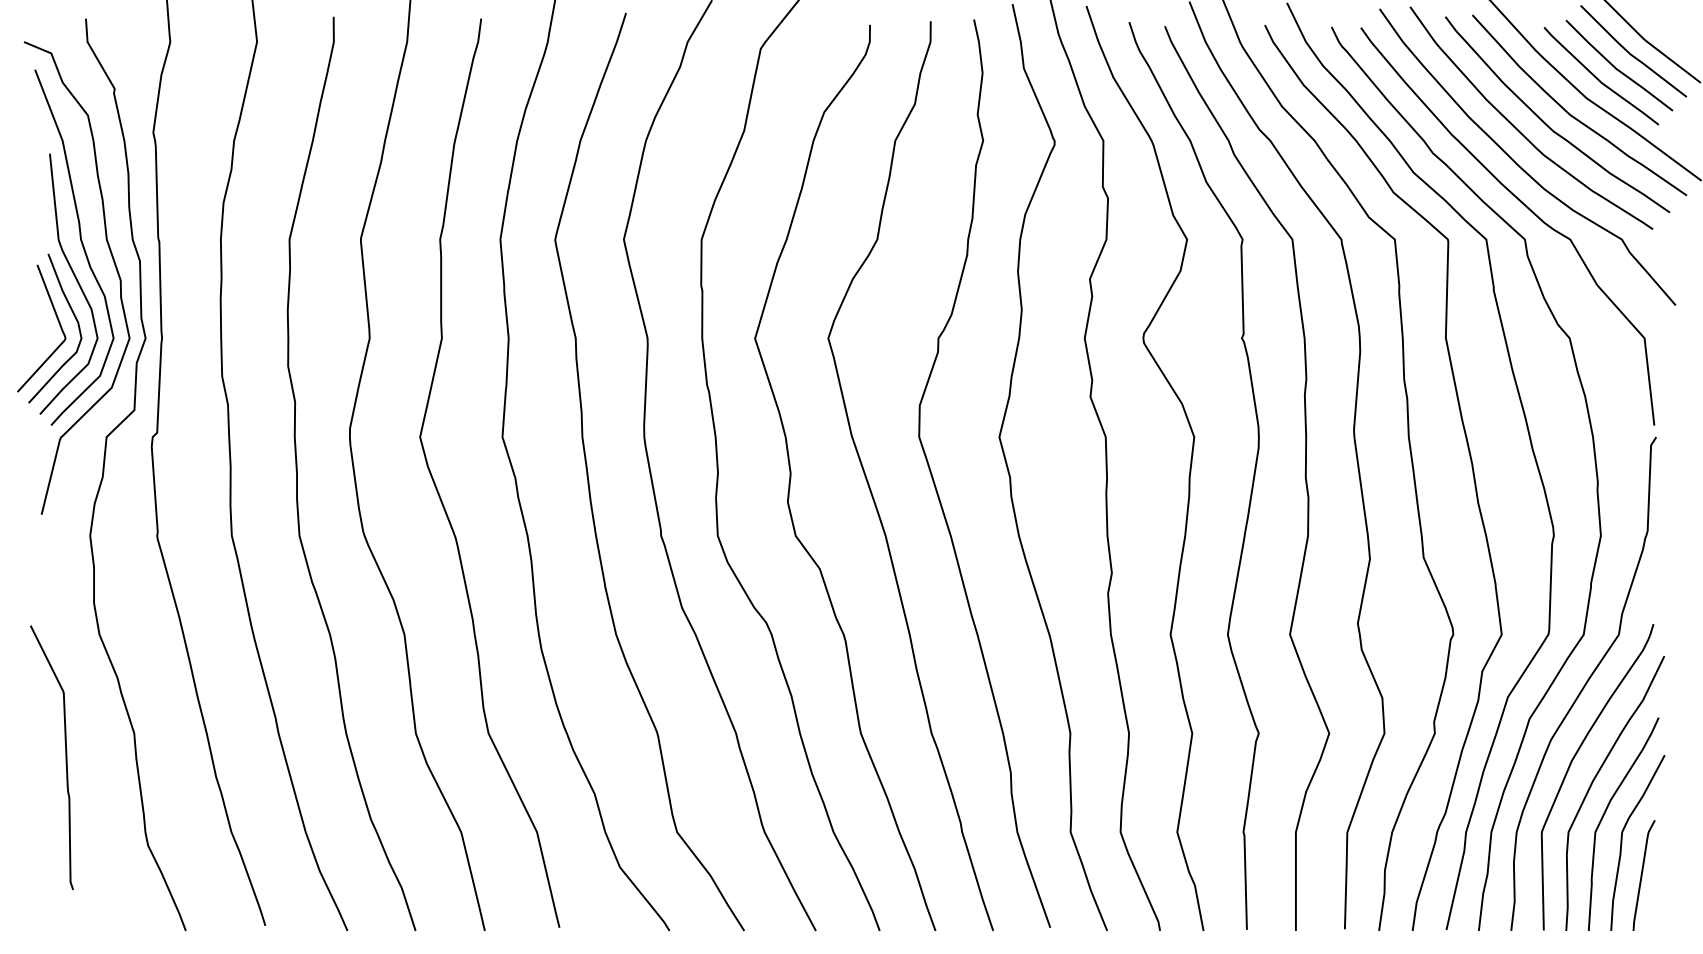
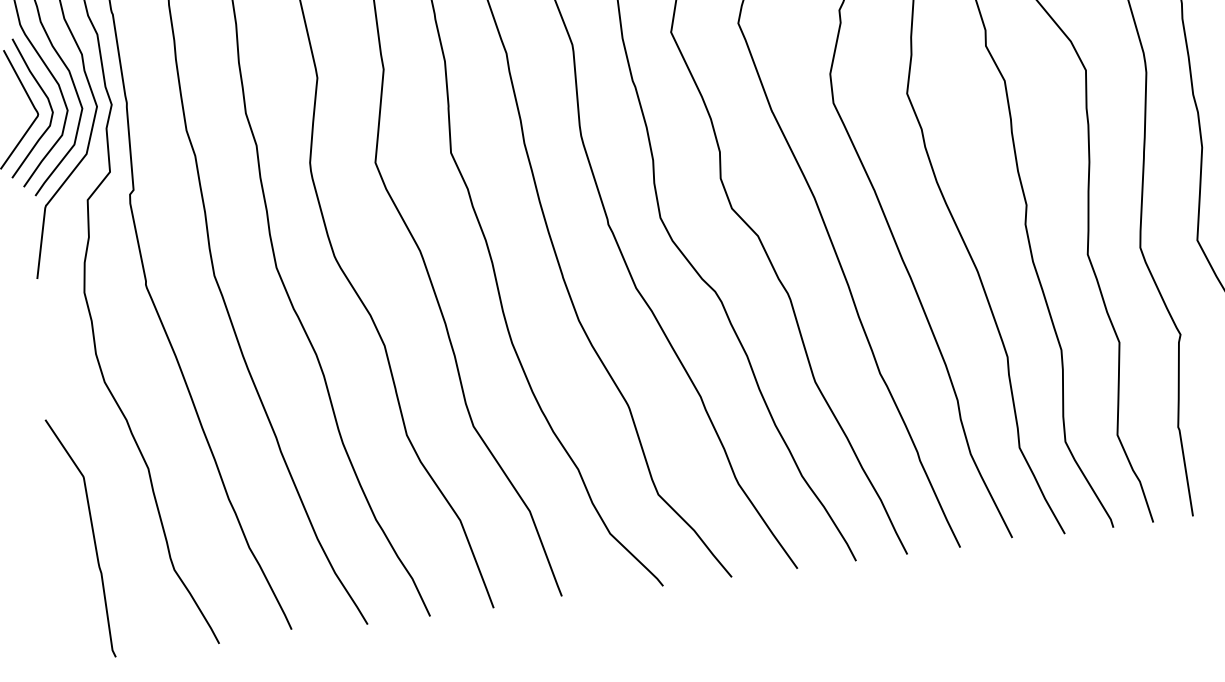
curve: (65, 757) -> (93, 536), moved

